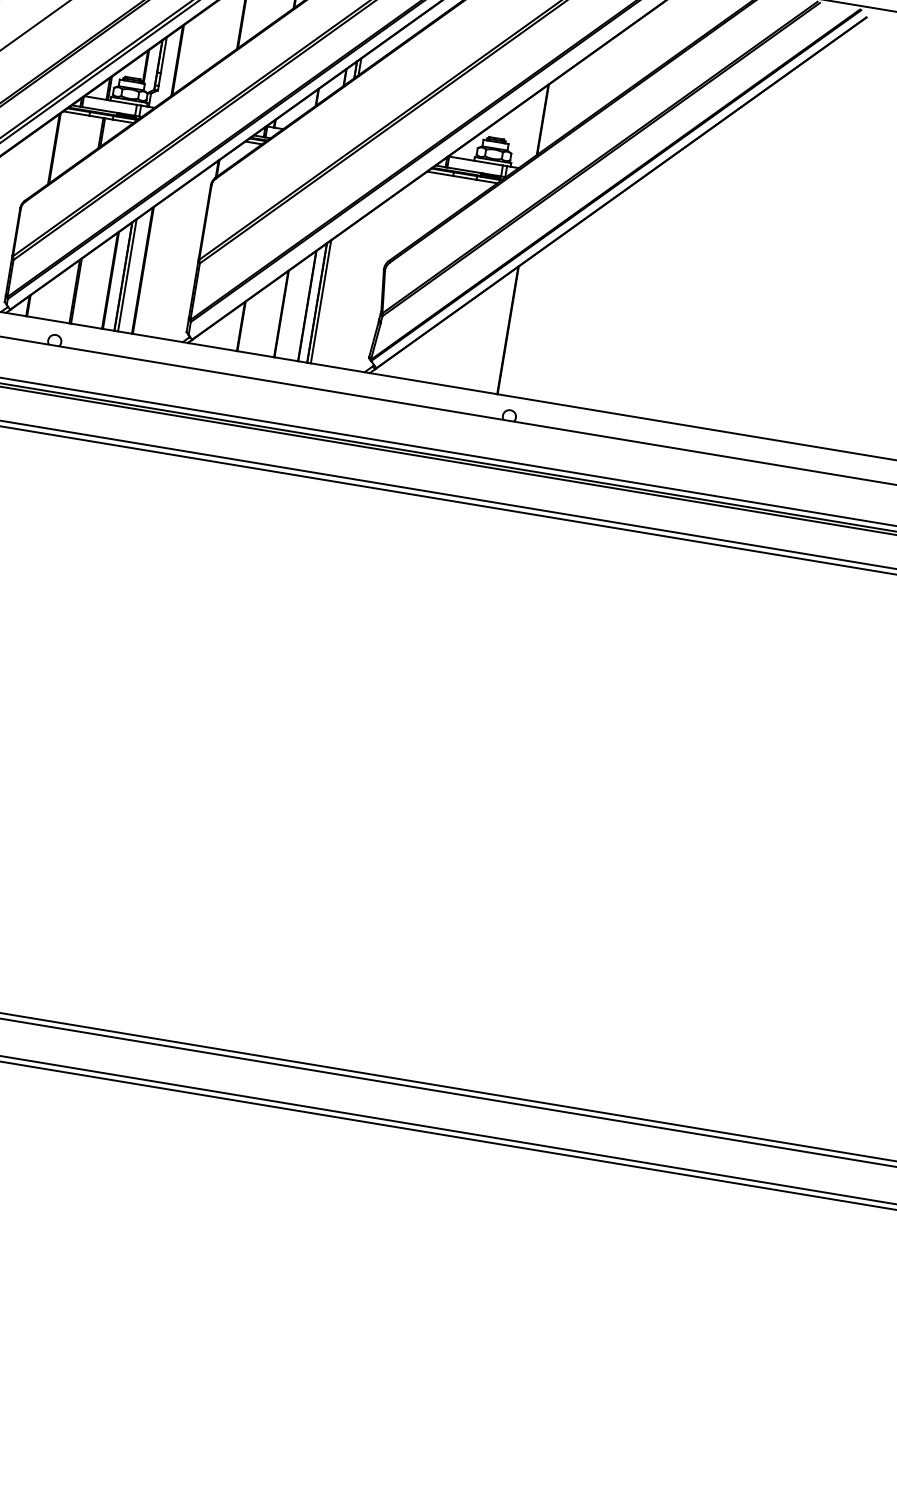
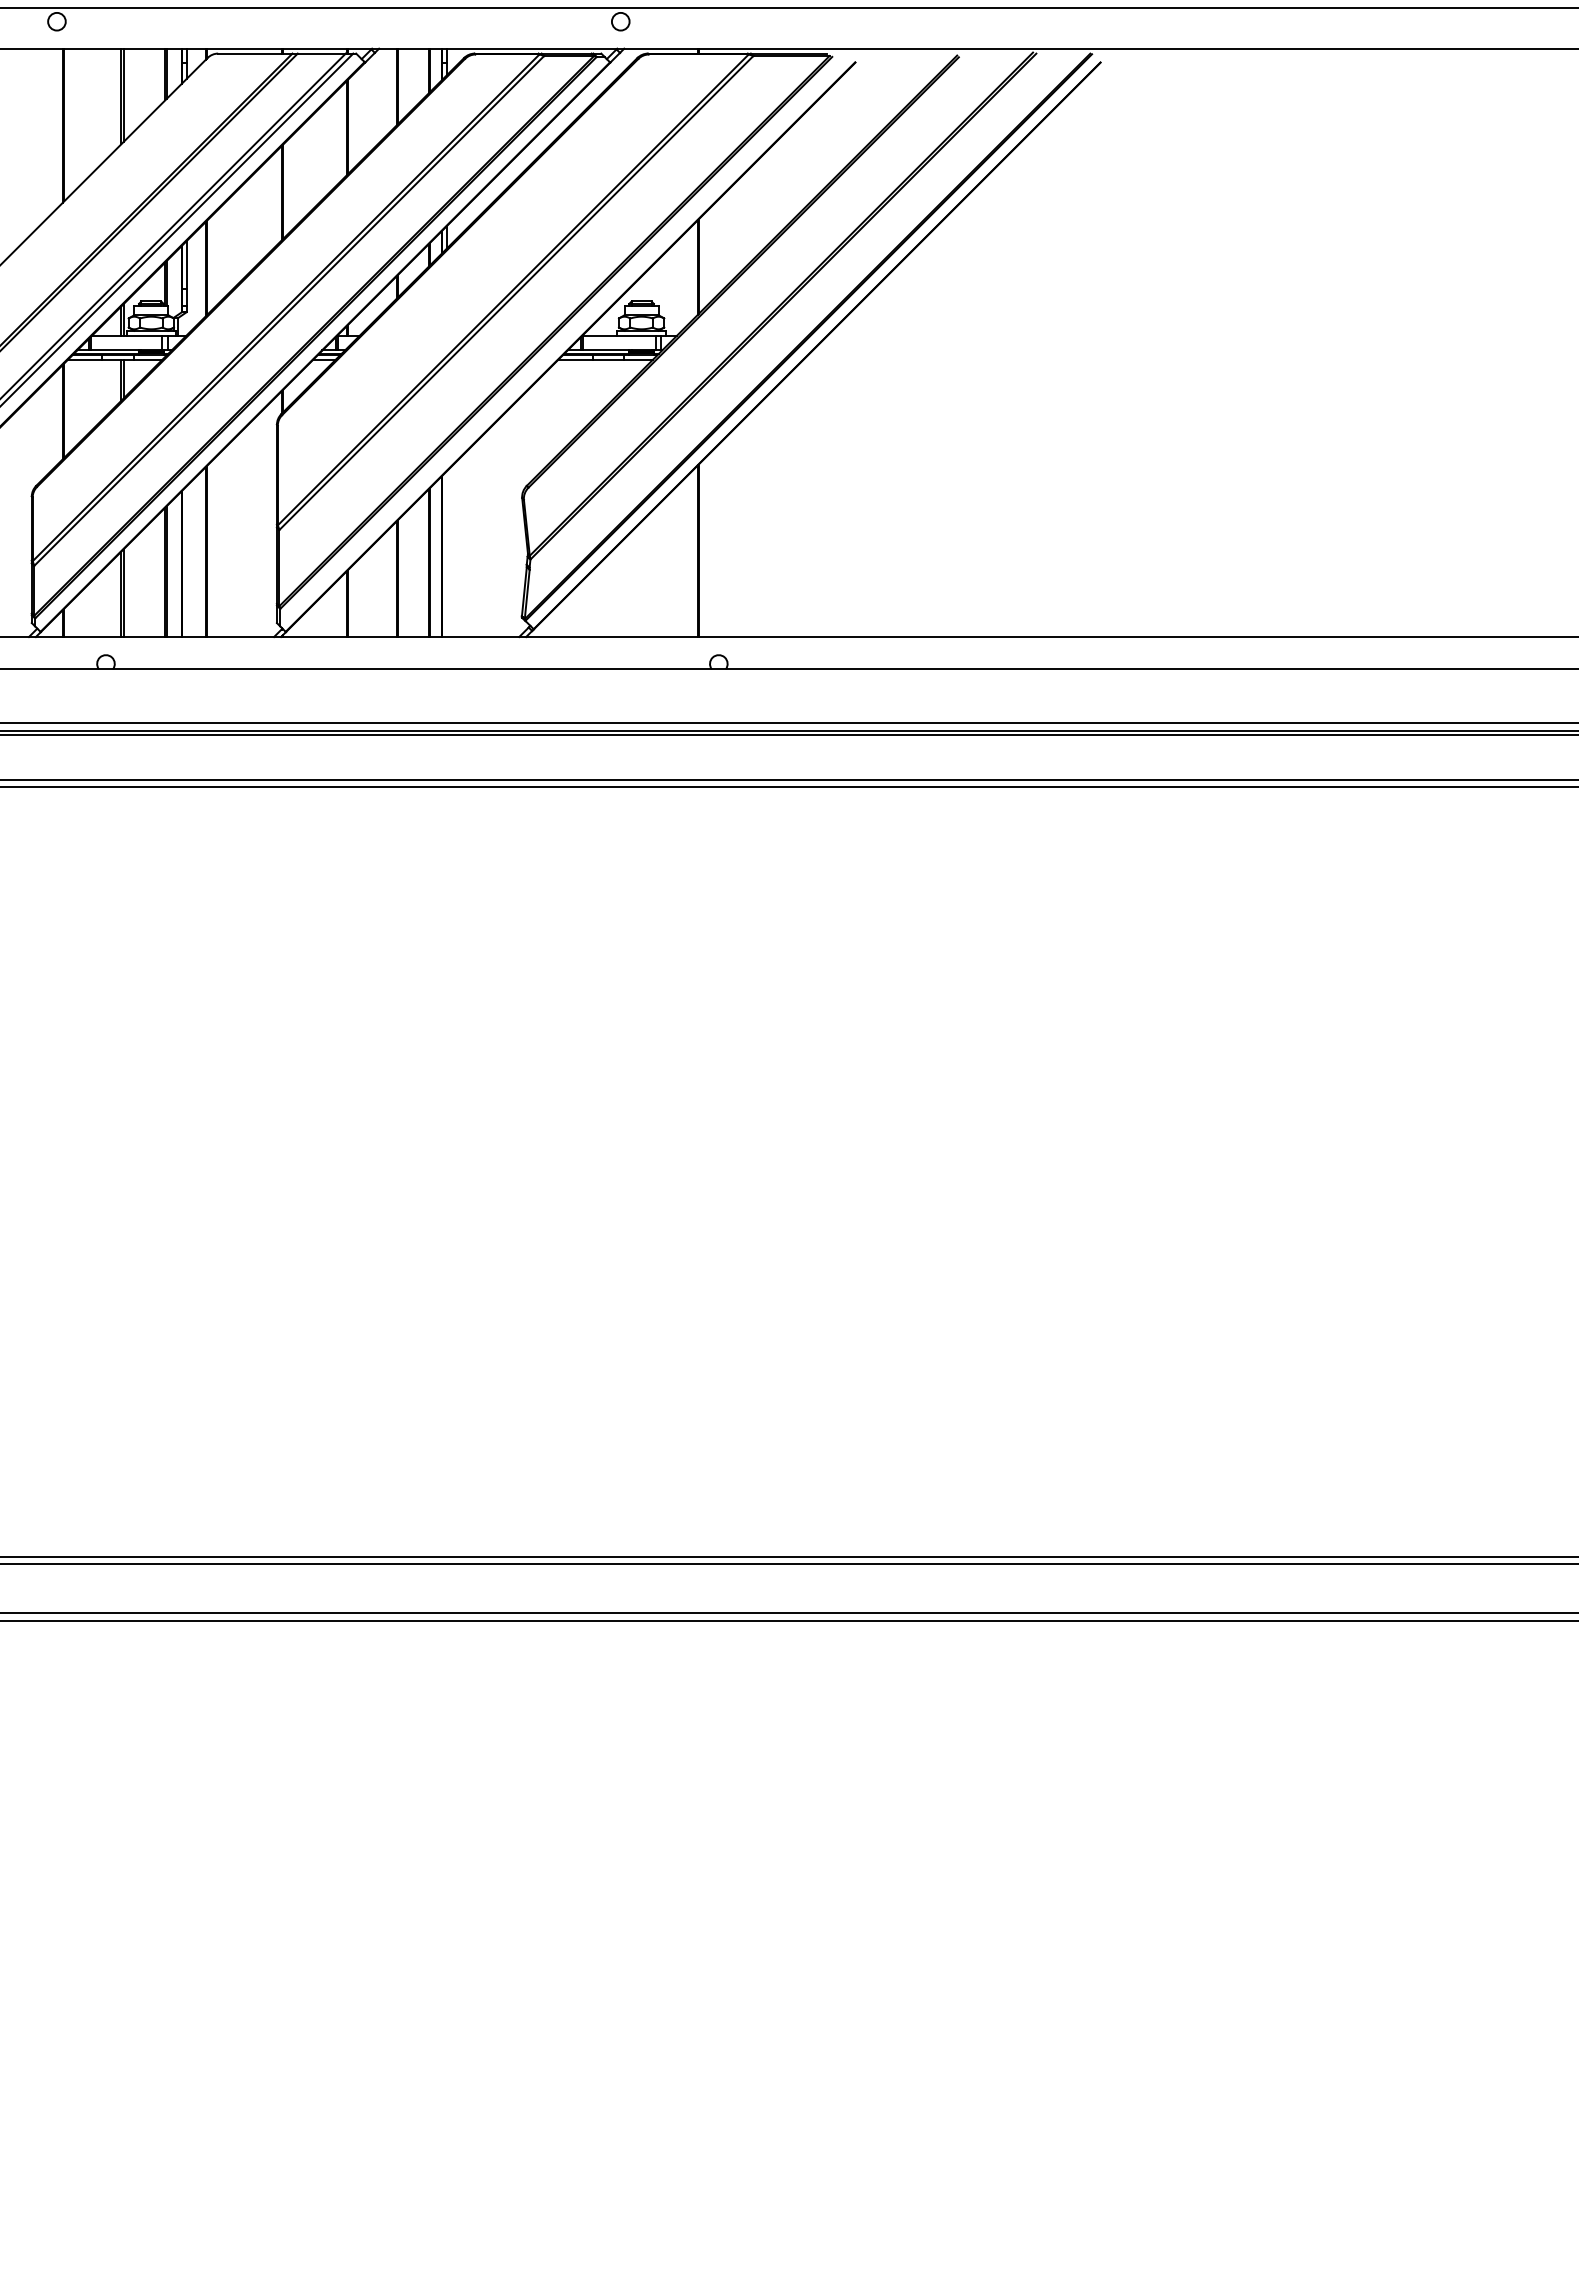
line: (127, 275) -> (186, 561), removed
line: (320, 302) -> (446, 554), removed

